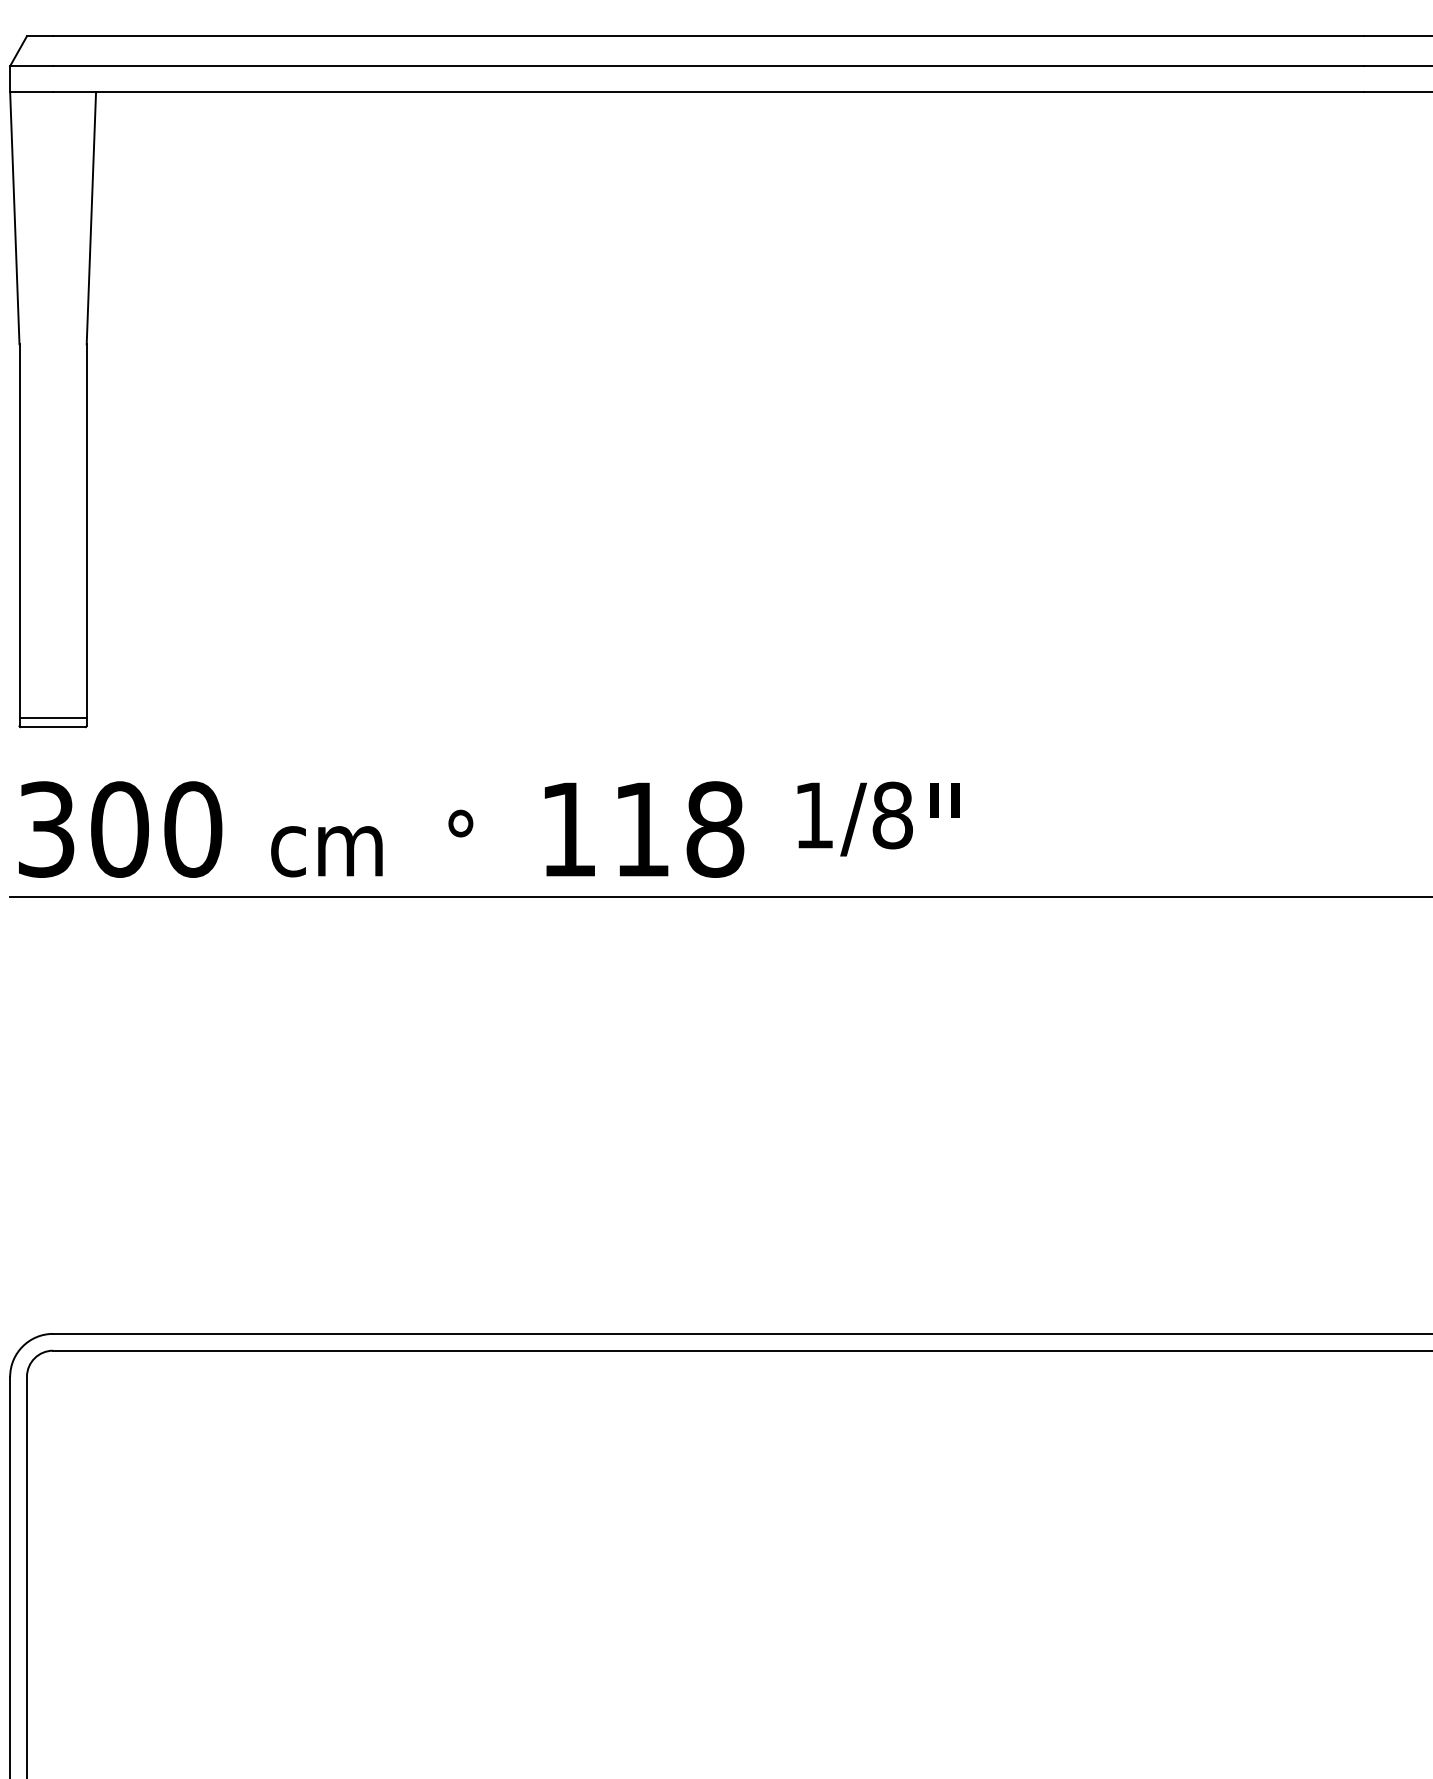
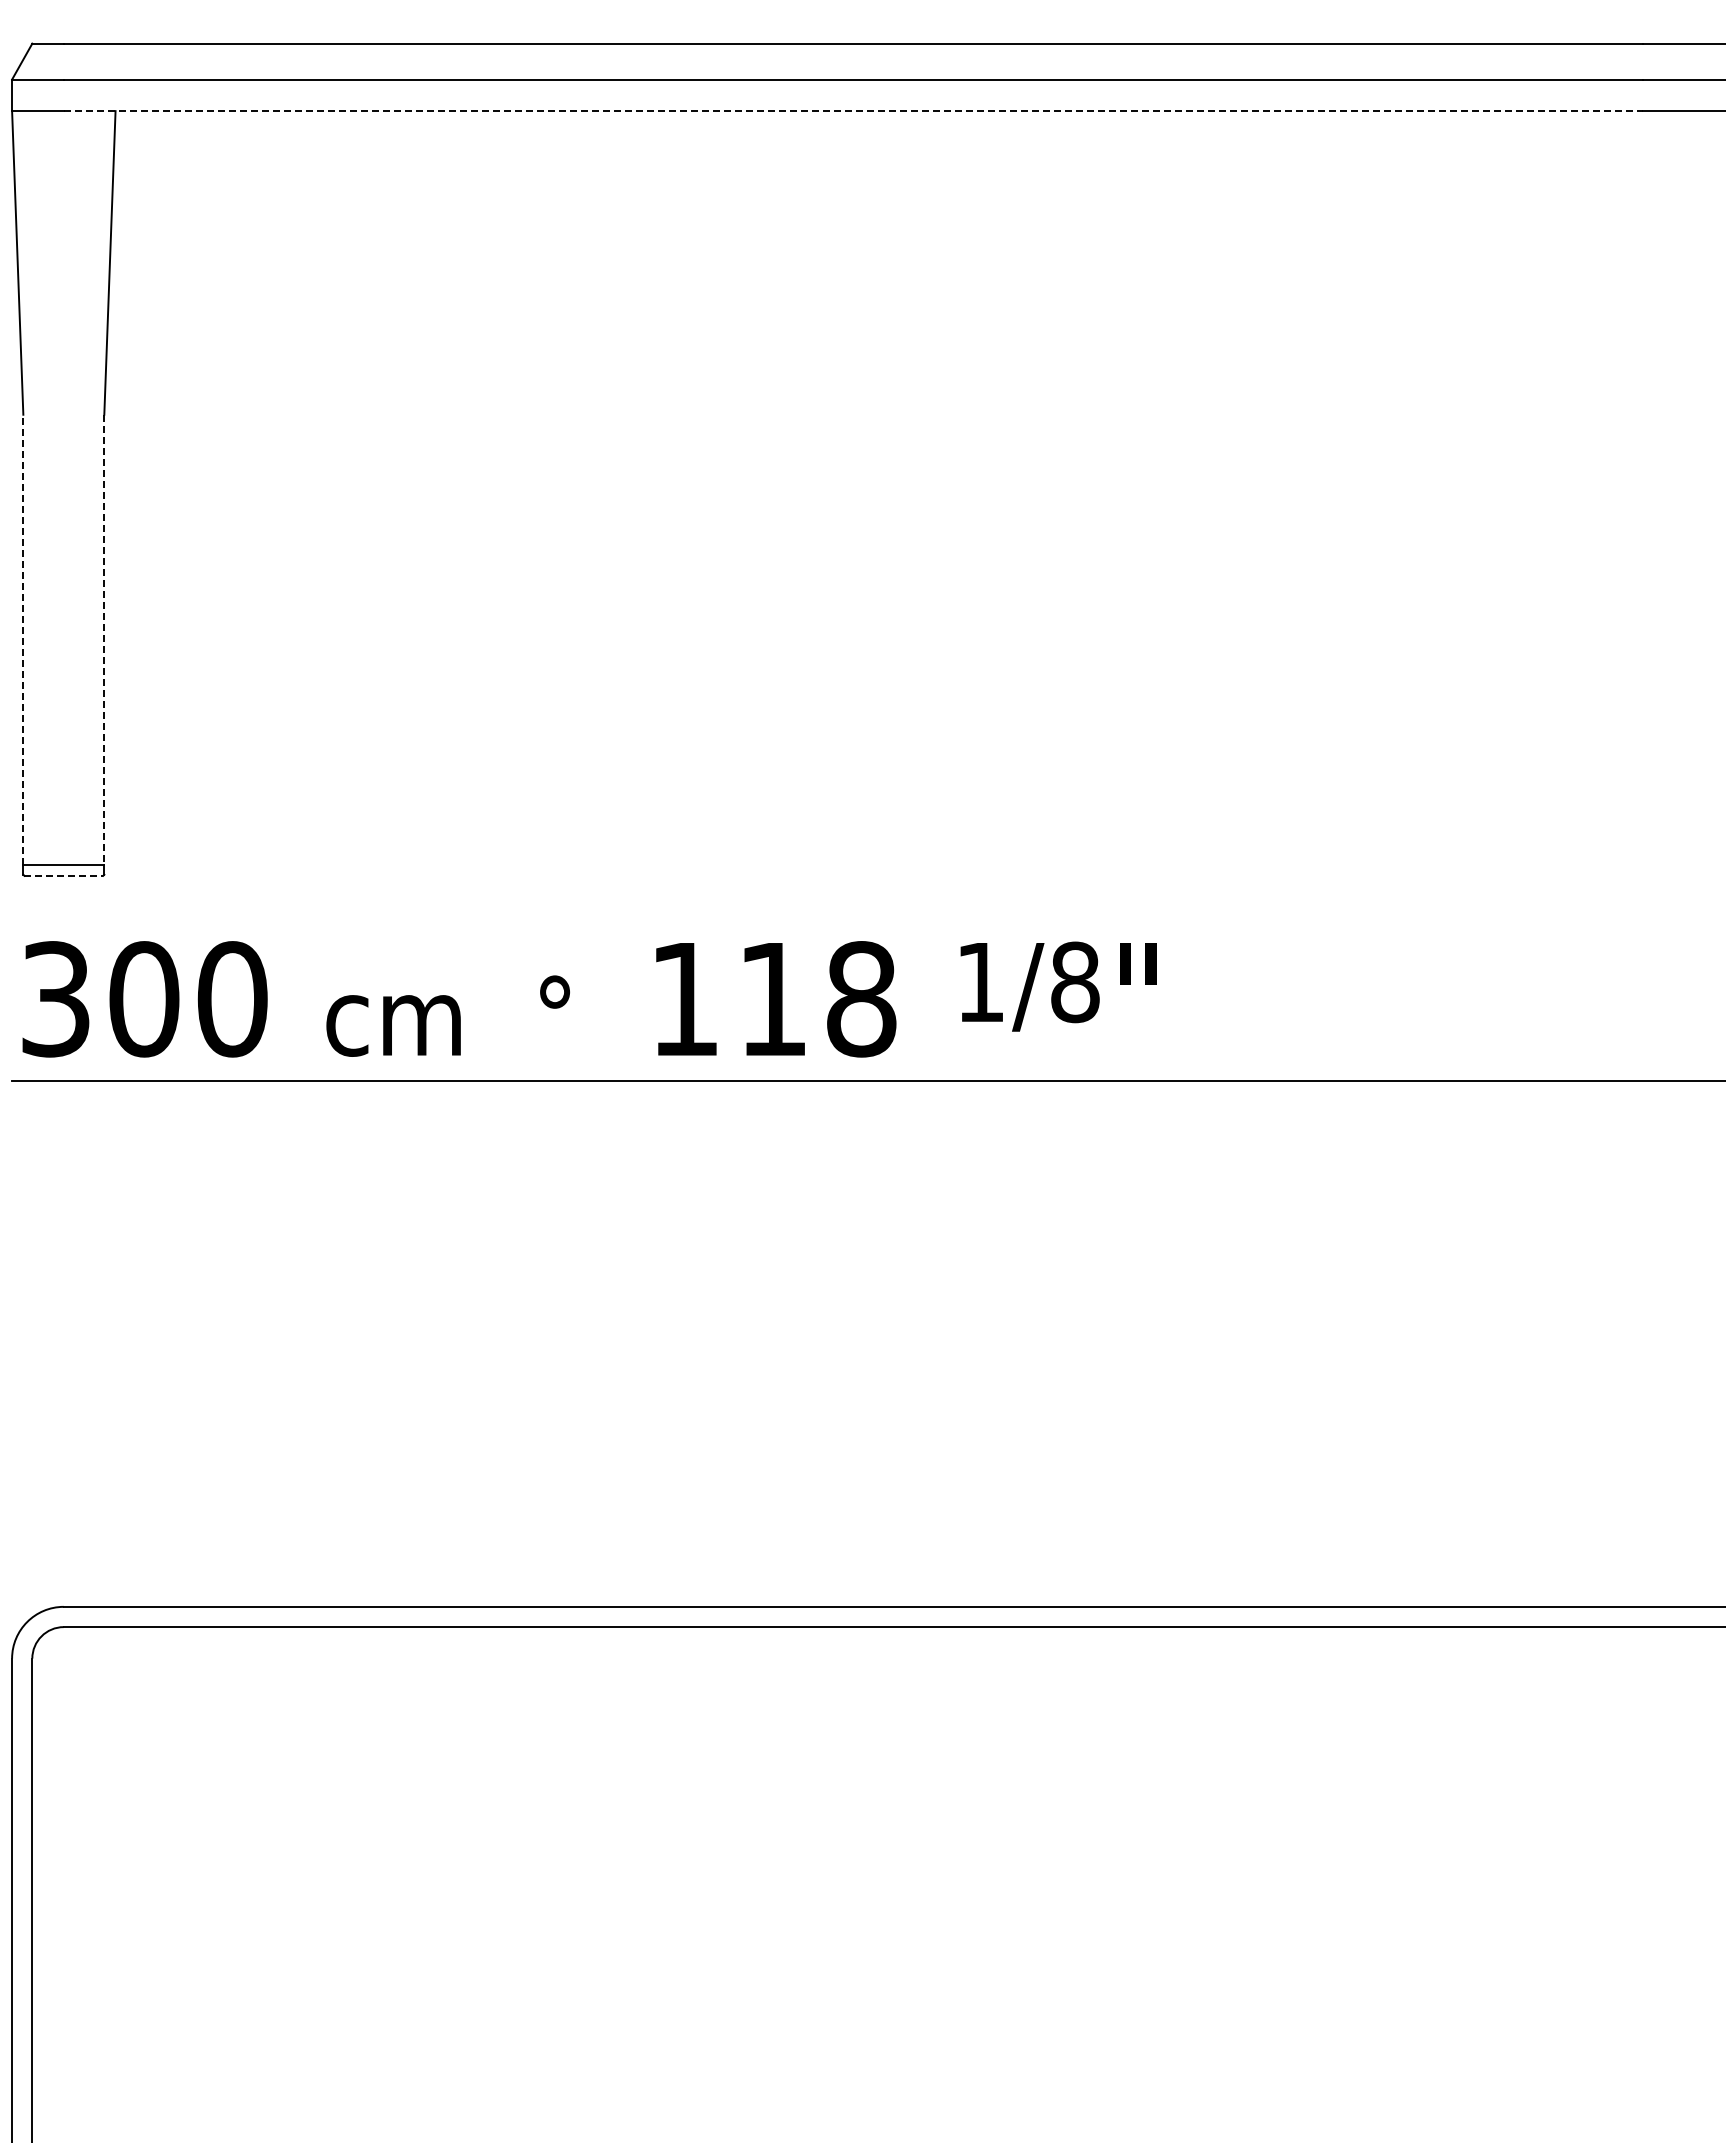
line: (708, 92) -> (853, 111), solid -> dashed
line: (19, 530) -> (23, 639), solid -> dashed
line: (86, 530) -> (104, 639), solid -> dashed
line: (53, 726) -> (64, 875), solid -> dashed

